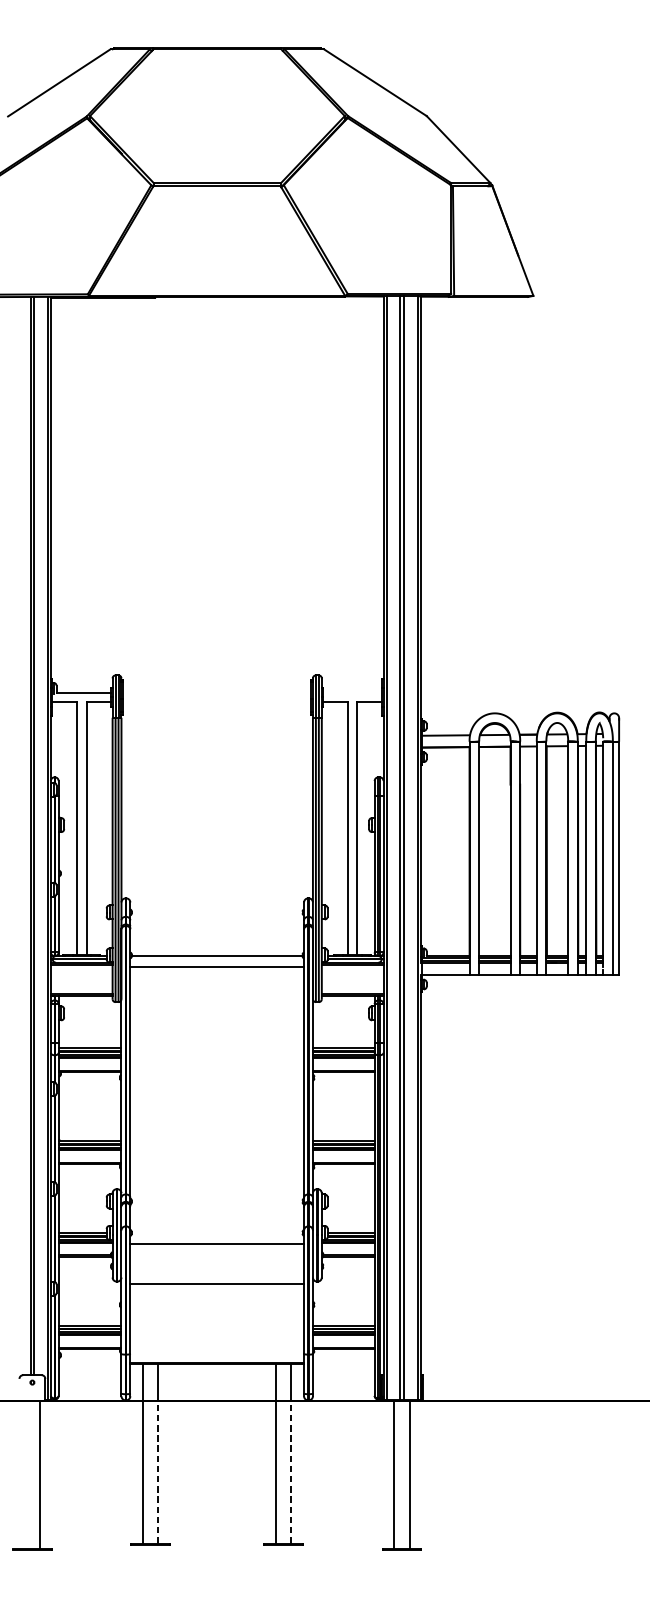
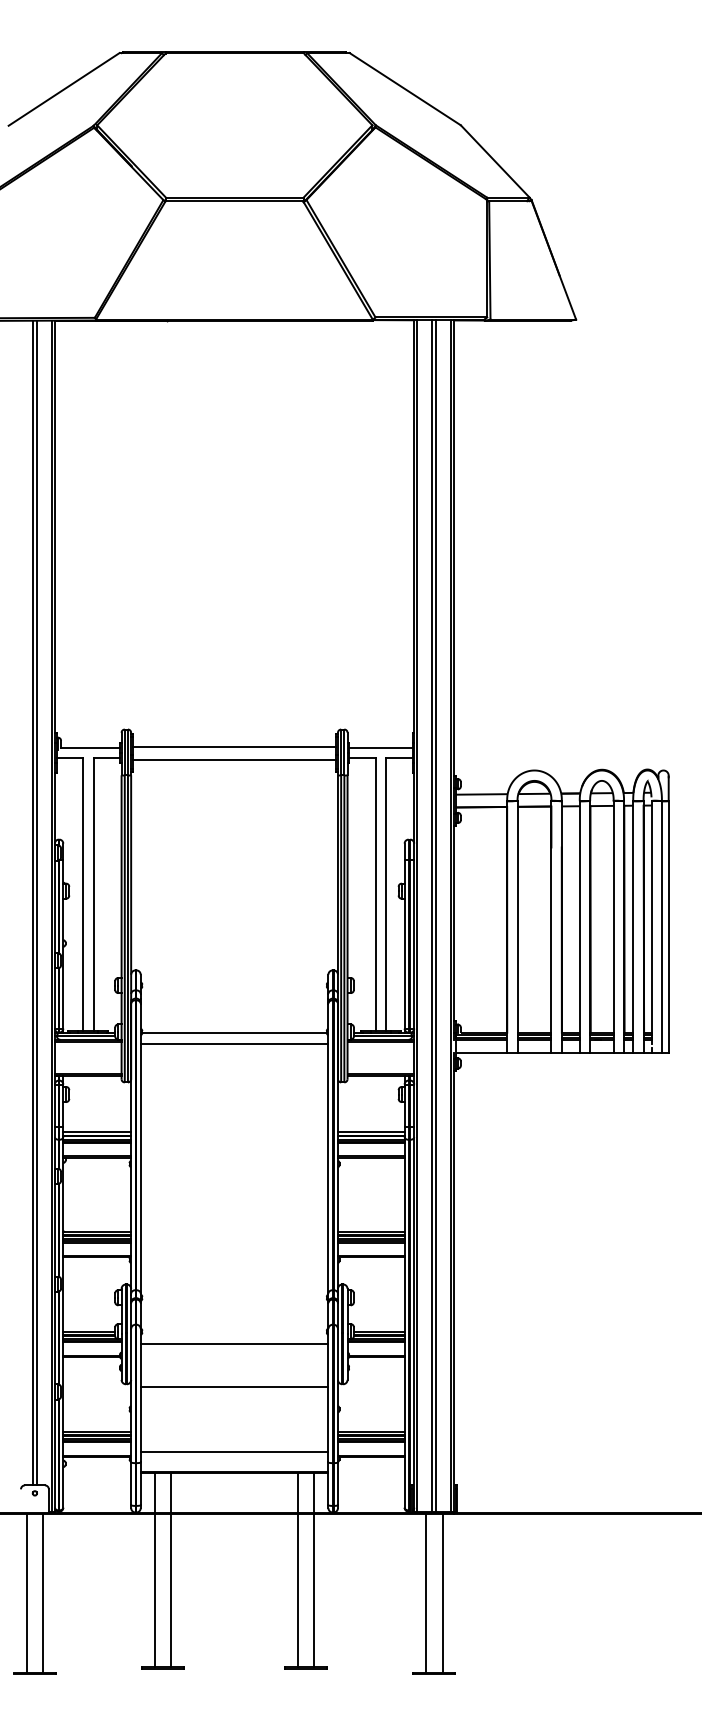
line: (217, 691) -> (234, 746), added
line: (352, 692) -> (380, 748), added
line: (217, 703) -> (234, 759), added
line: (217, 1344) -> (234, 1452), added
line: (157, 1472) -> (170, 1590), dashed -> solid
line: (291, 1472) -> (314, 1590), dashed -> solid
line: (24, 1475) -> (26, 1593), added

